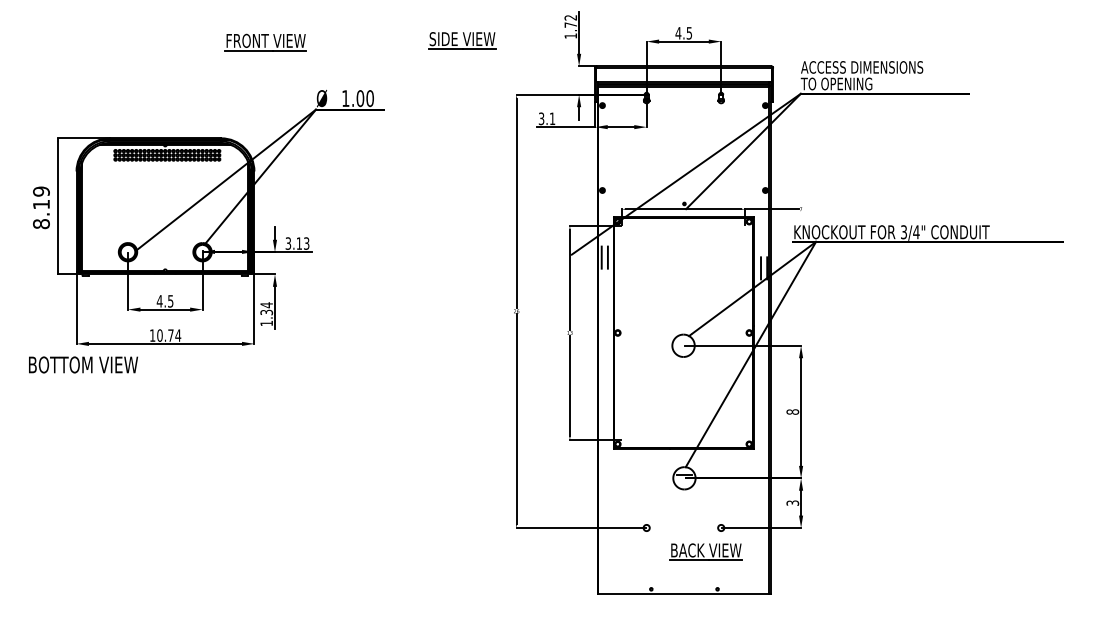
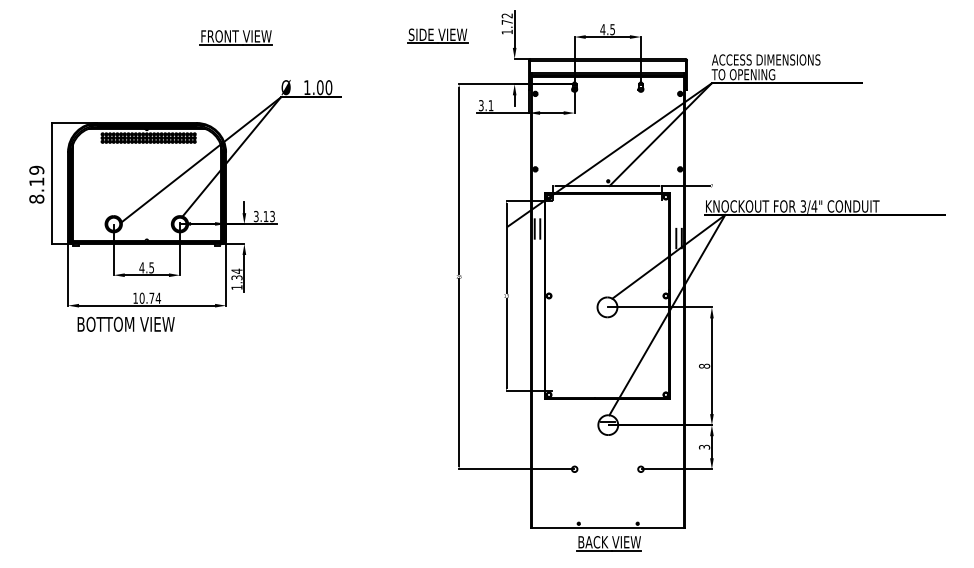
part: (461, 39) -> (437, 35), moved
text: (82, 363) -> (125, 323), moved
part: (704, 551) -> (608, 543), moved

